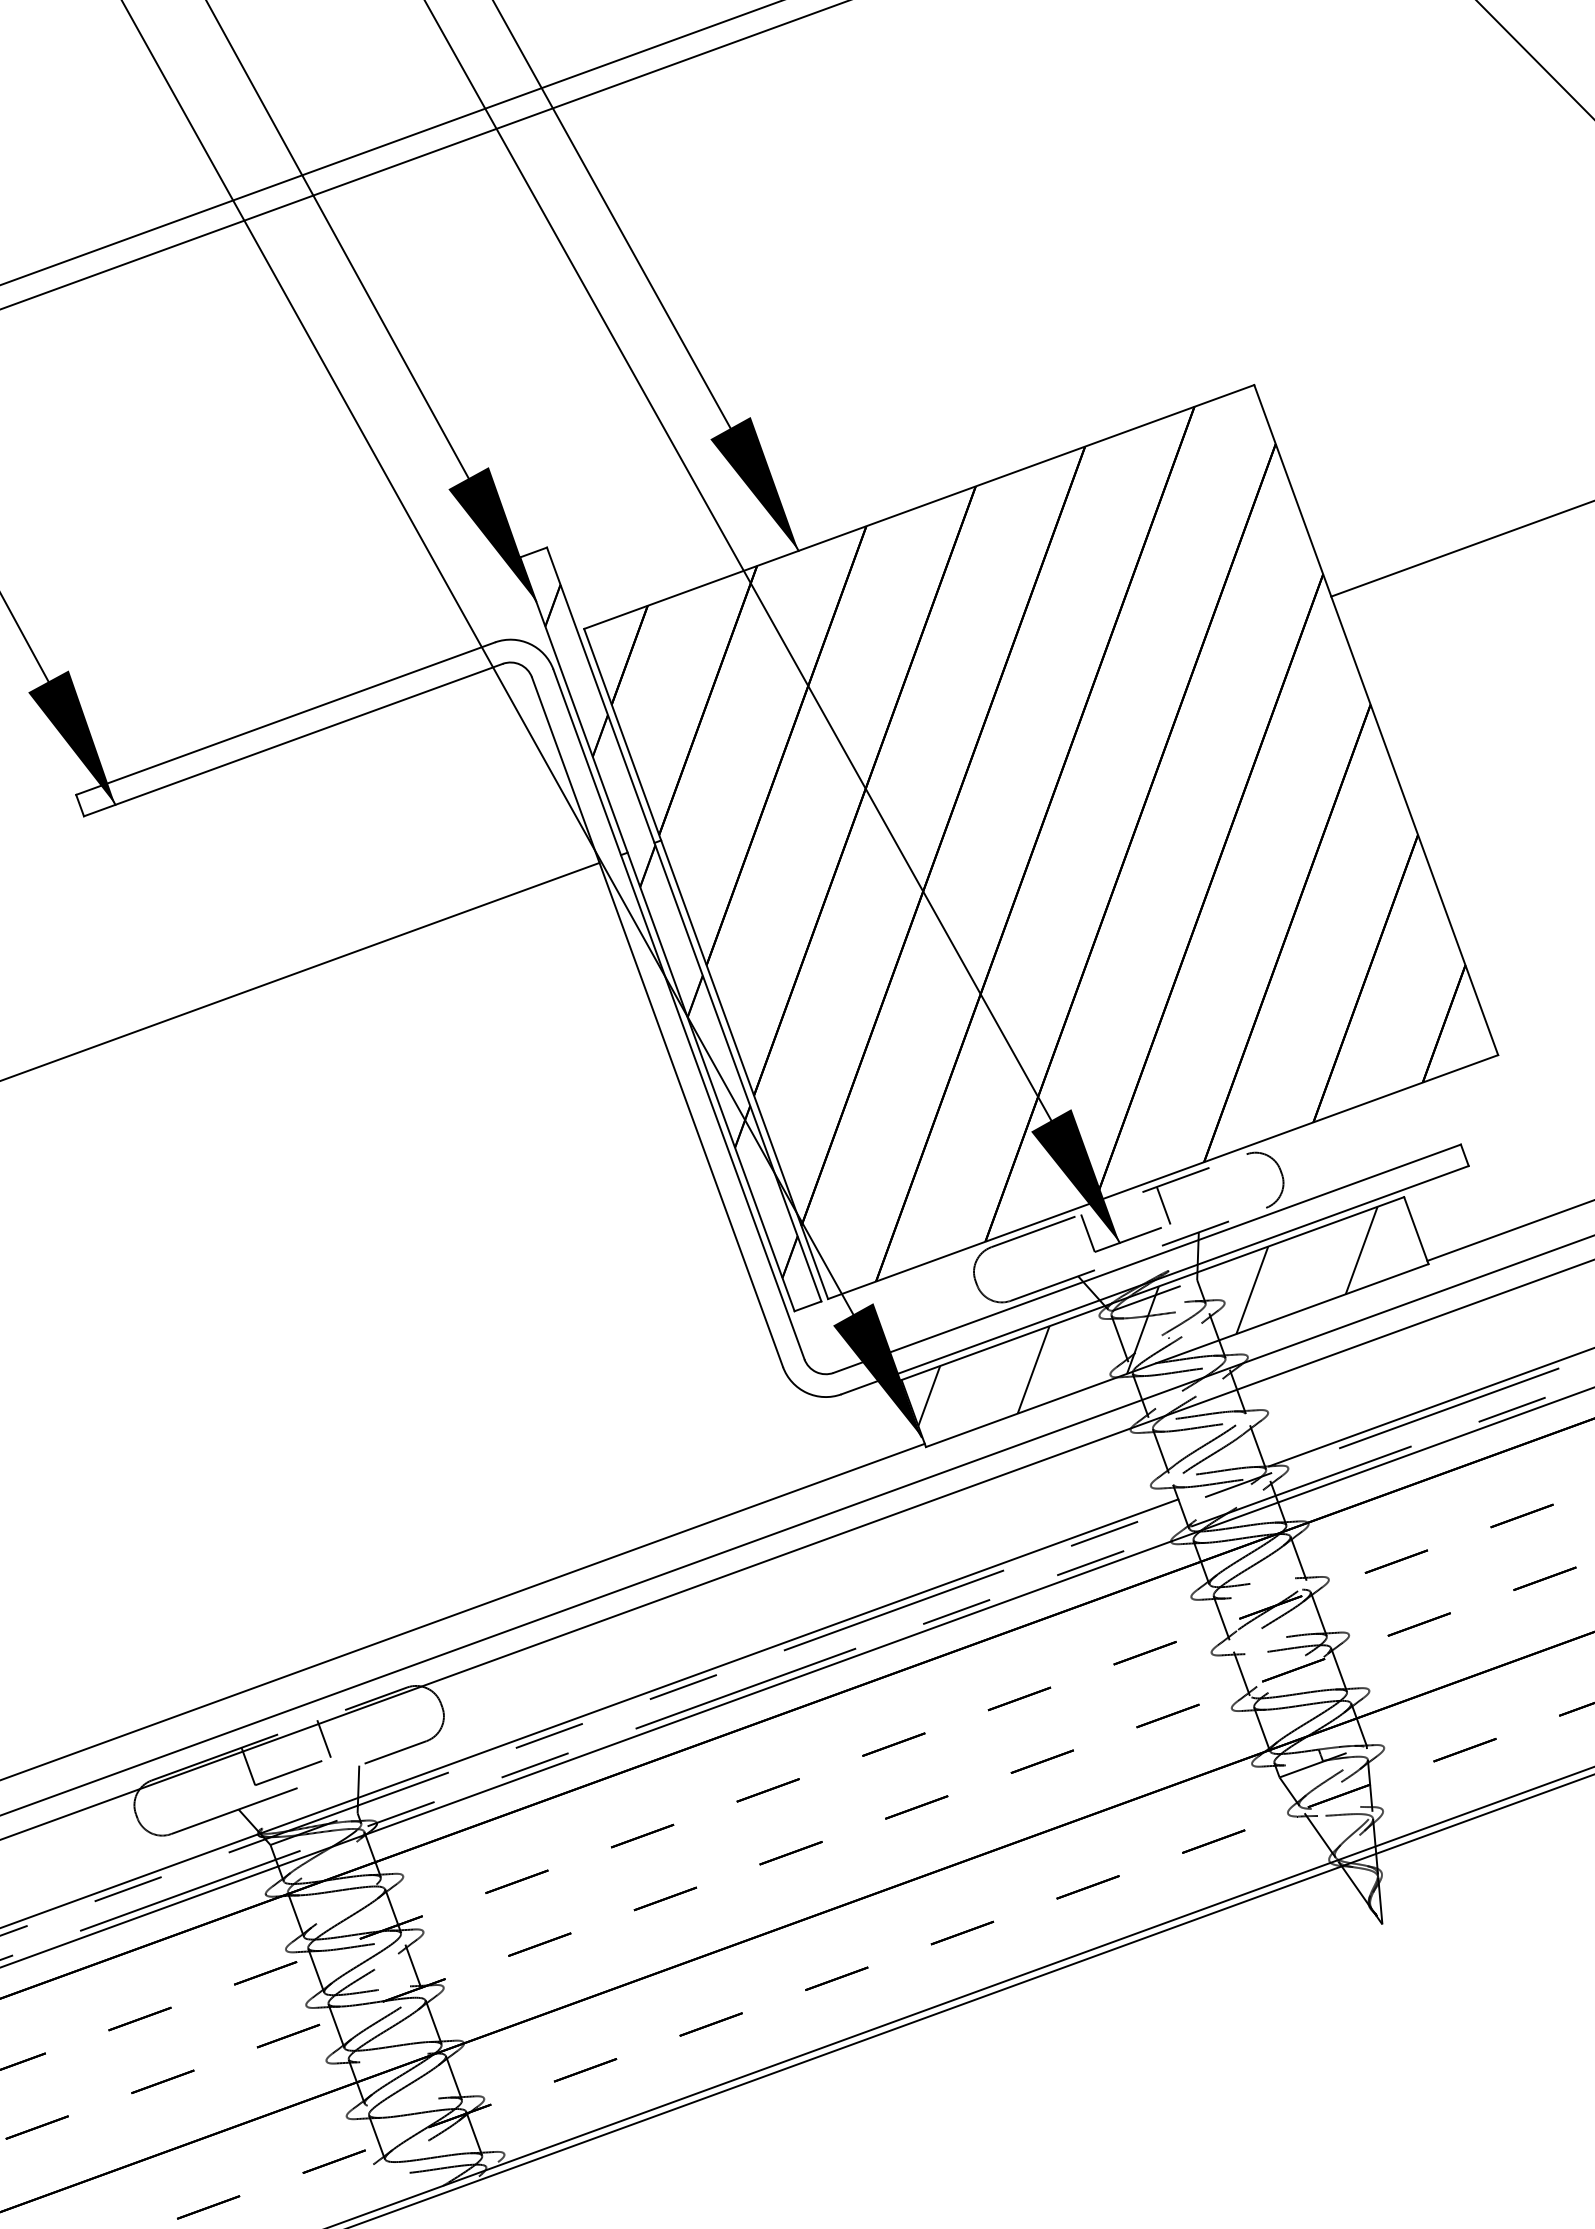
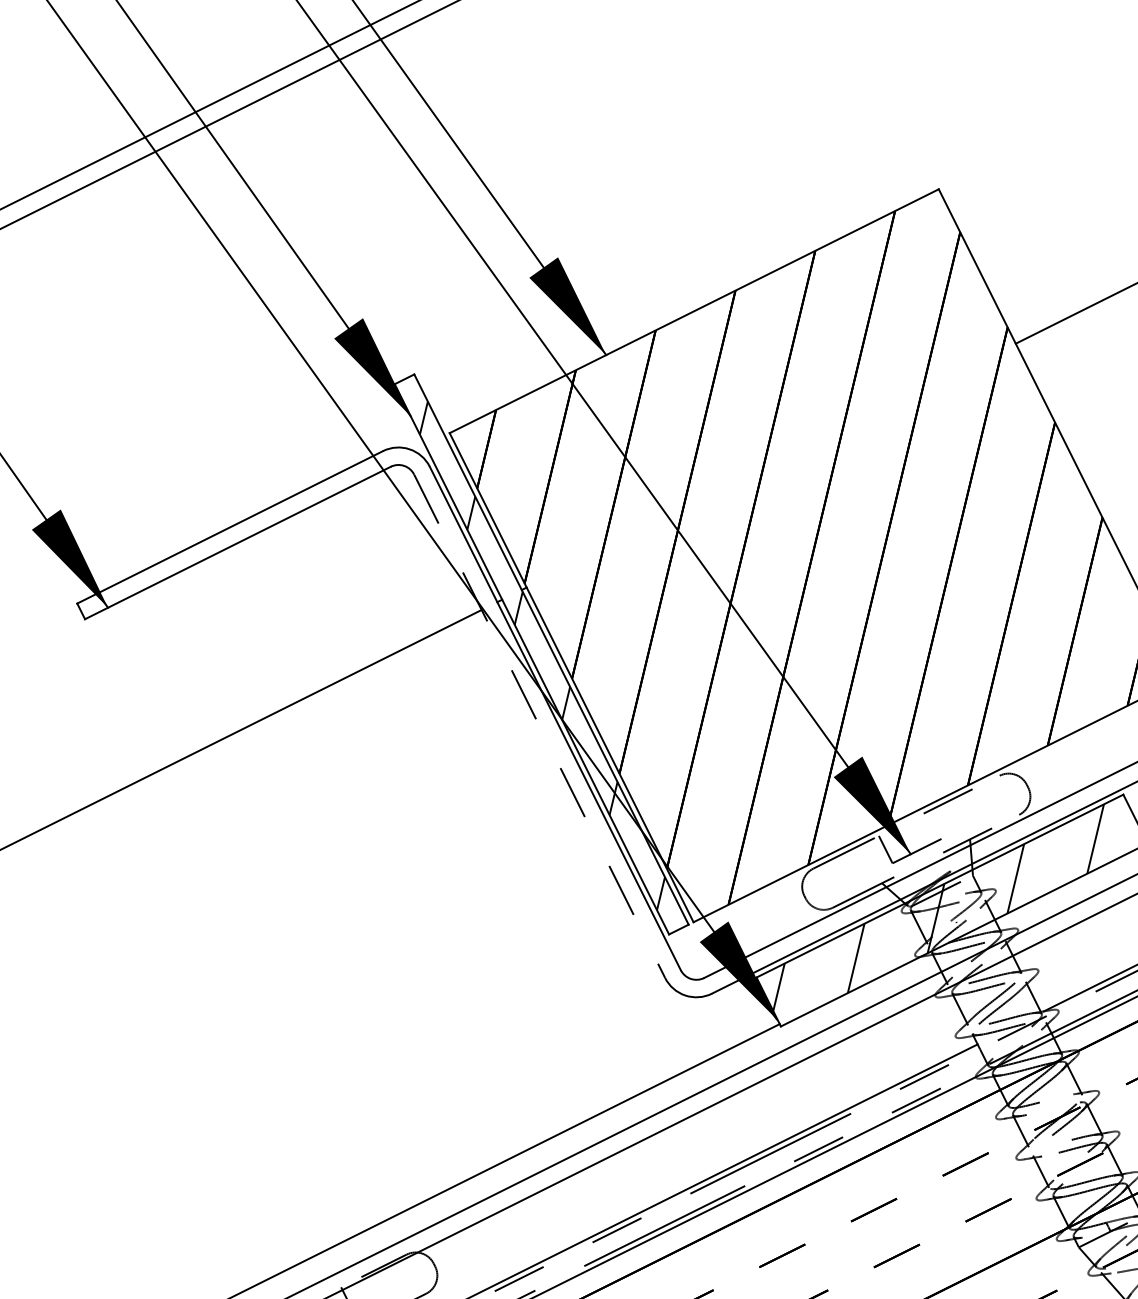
hatch: (671, 931) -> (542, 655), removed
line: (657, 1022) -> (539, 726), solid -> dashed
line: (1163, 1205) -> (940, 821), removed

